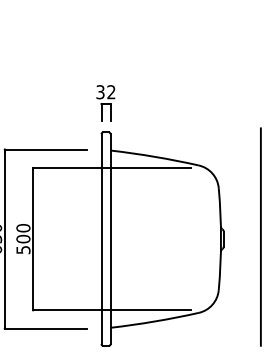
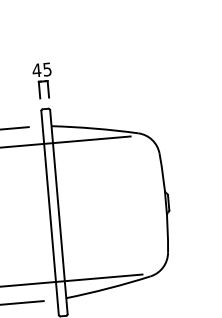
text: (105, 92) -> (41, 70), 32 -> 45
line: (260, 236) -> (204, 197), removed

